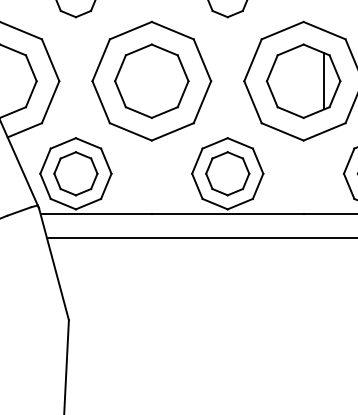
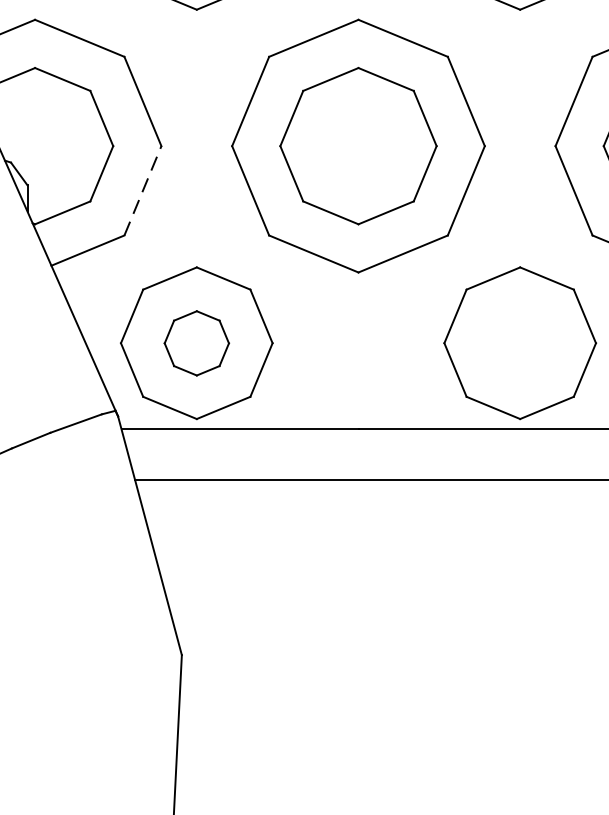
line: (50, 102) -> (142, 191), solid -> dashed
part: (75, 173) -> (195, 342), size x0.7
part: (227, 173) -> (519, 342), removed

